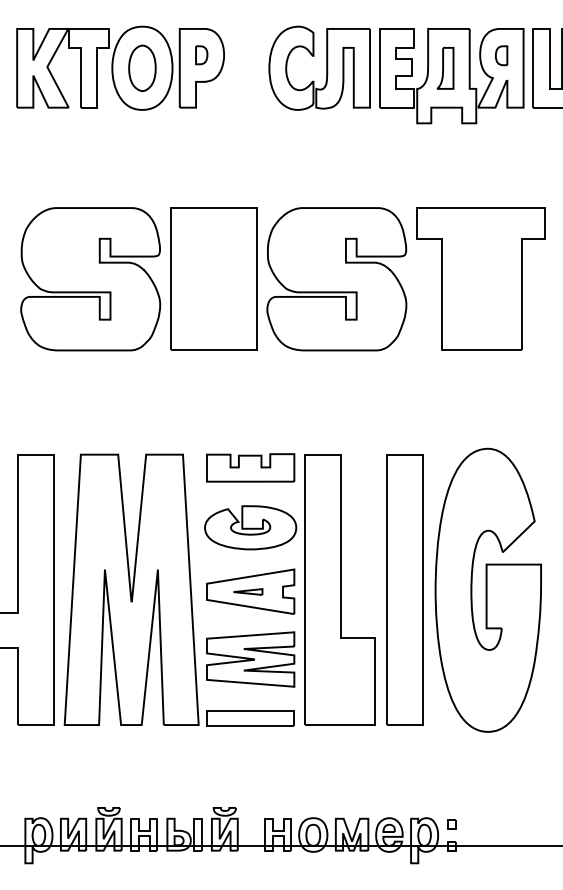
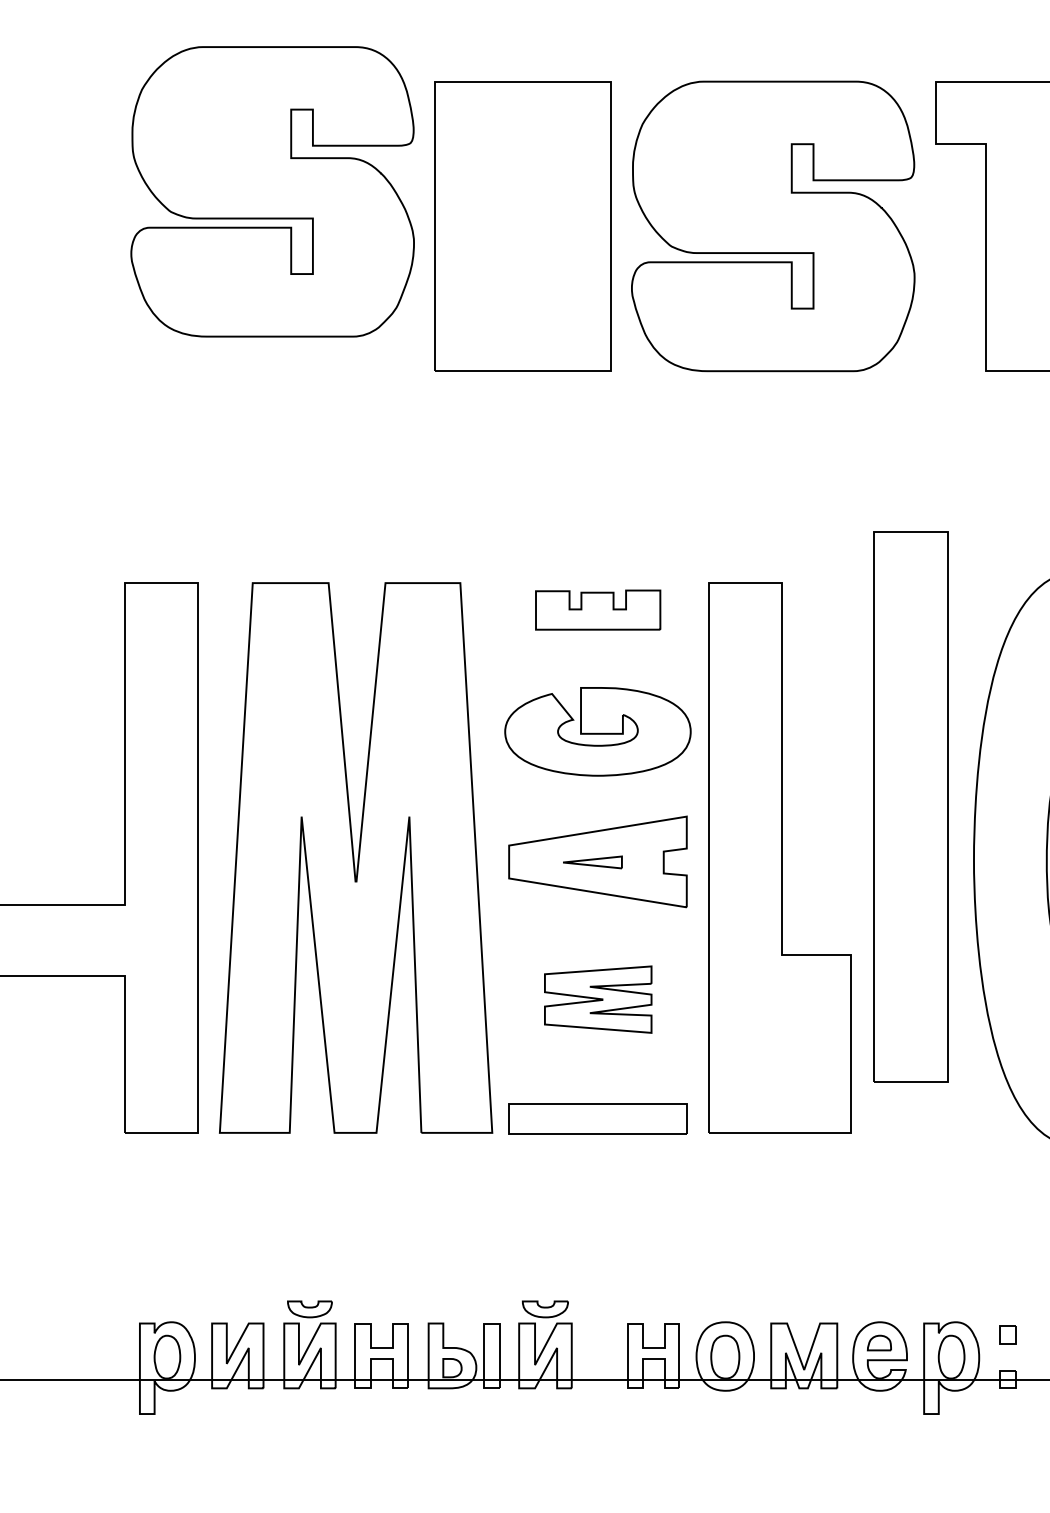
part: (90, 279) -> (272, 192), moved
part: (250, 467) -> (597, 609), size x0.7
part: (404, 589) -> (910, 806), moved
part: (250, 659) -> (597, 999), size x0.6

